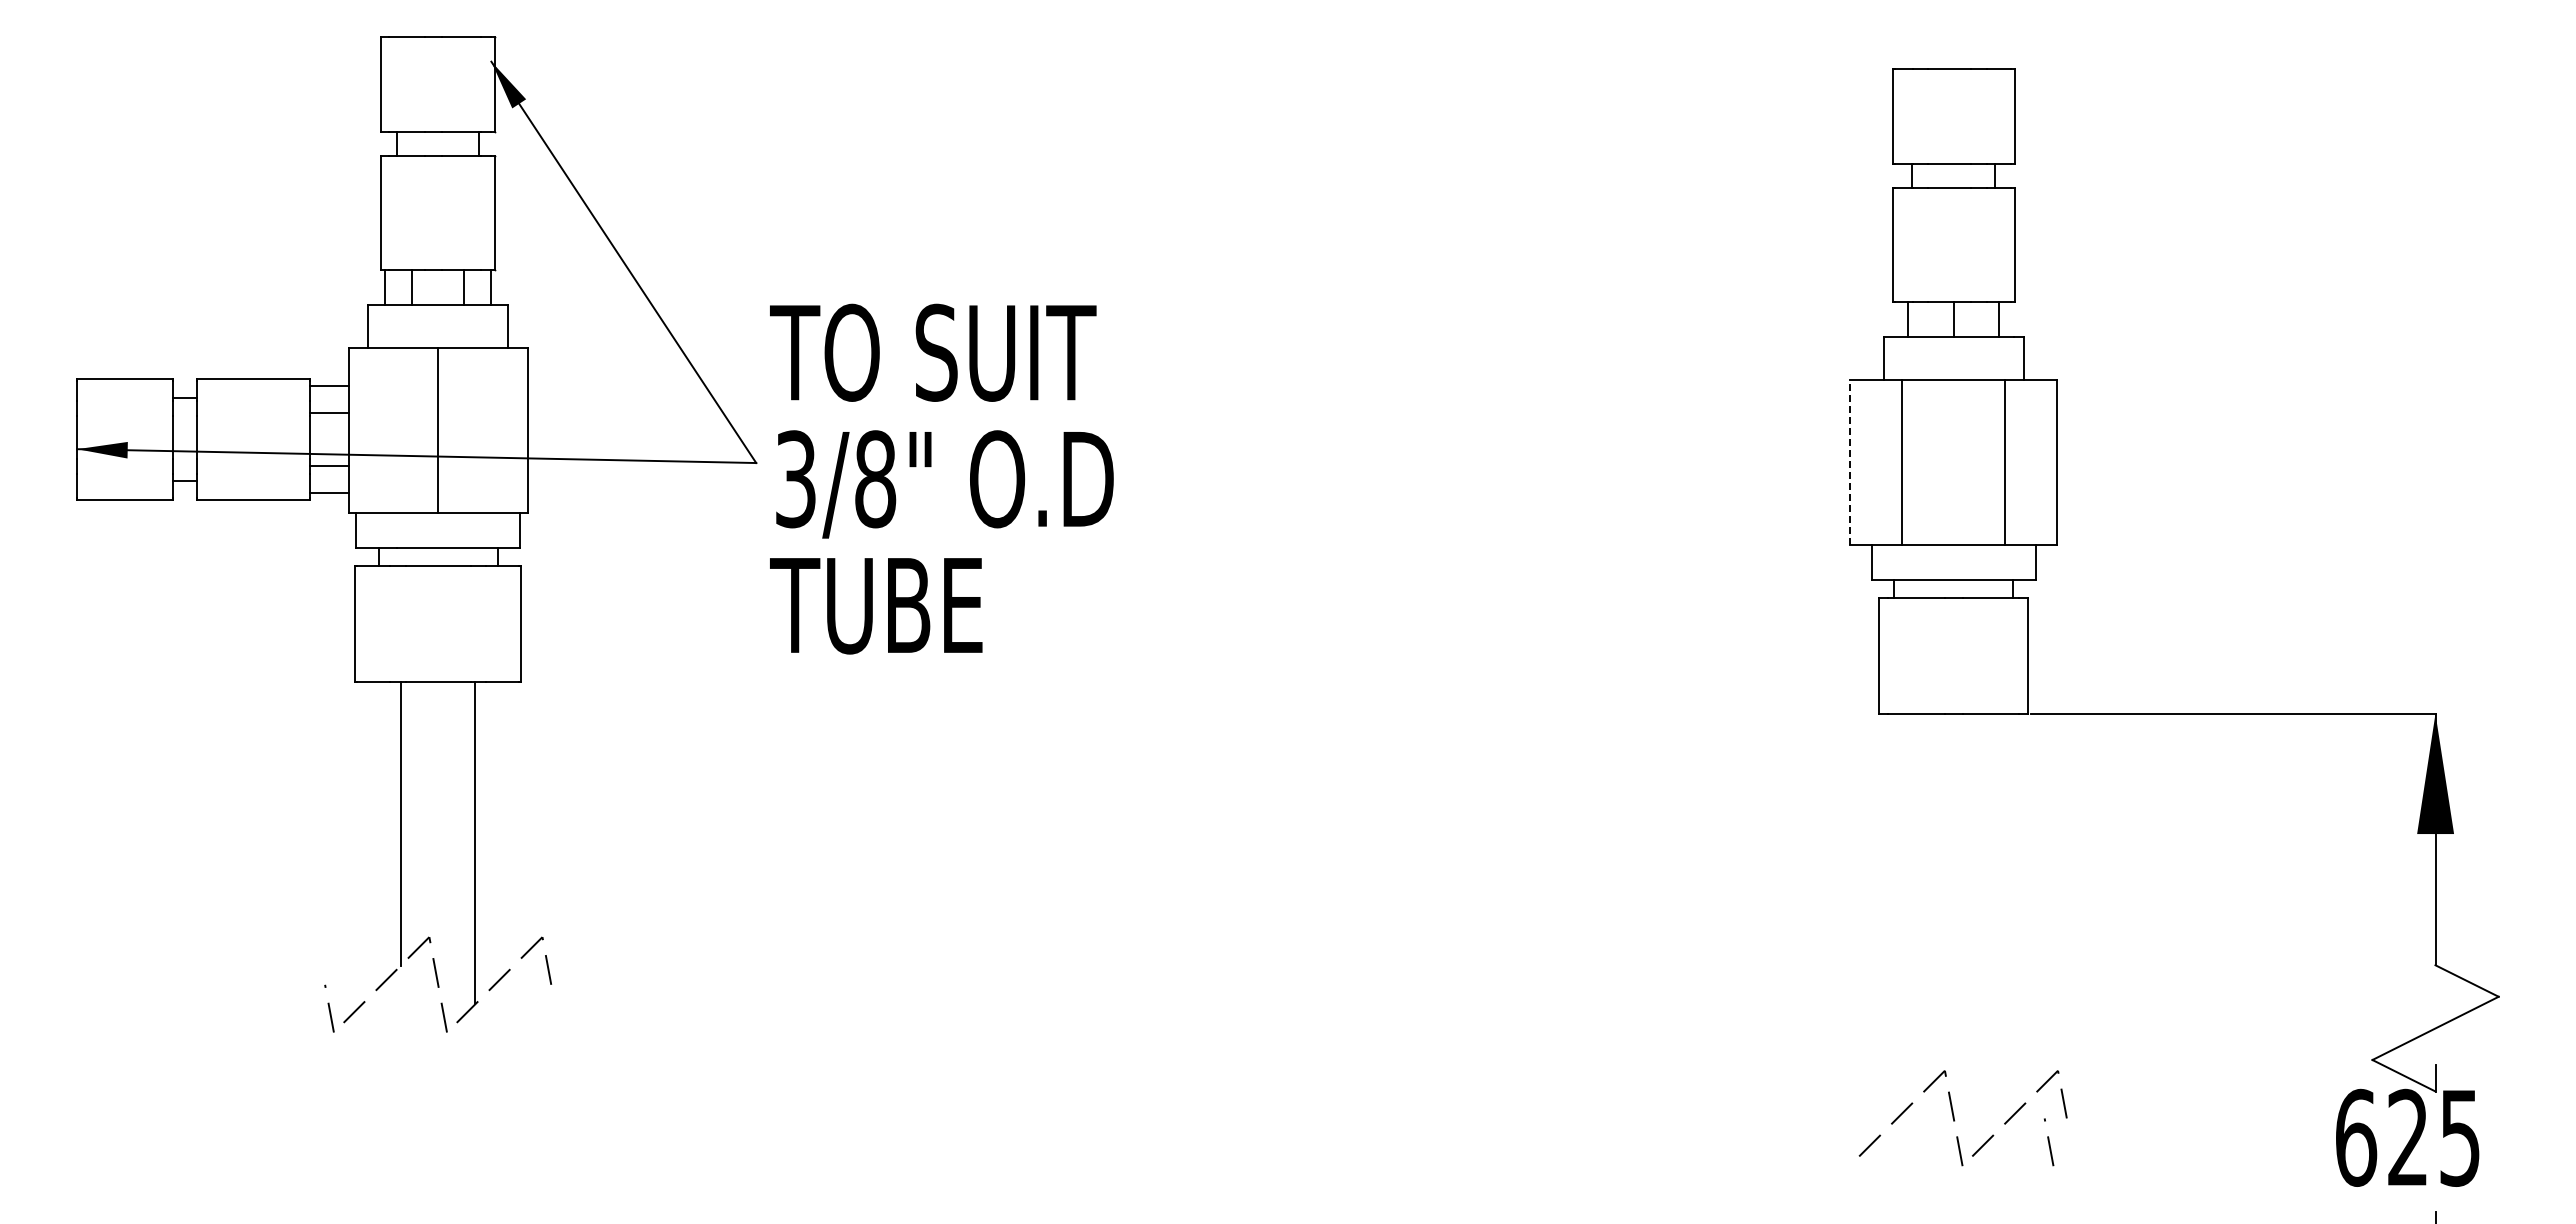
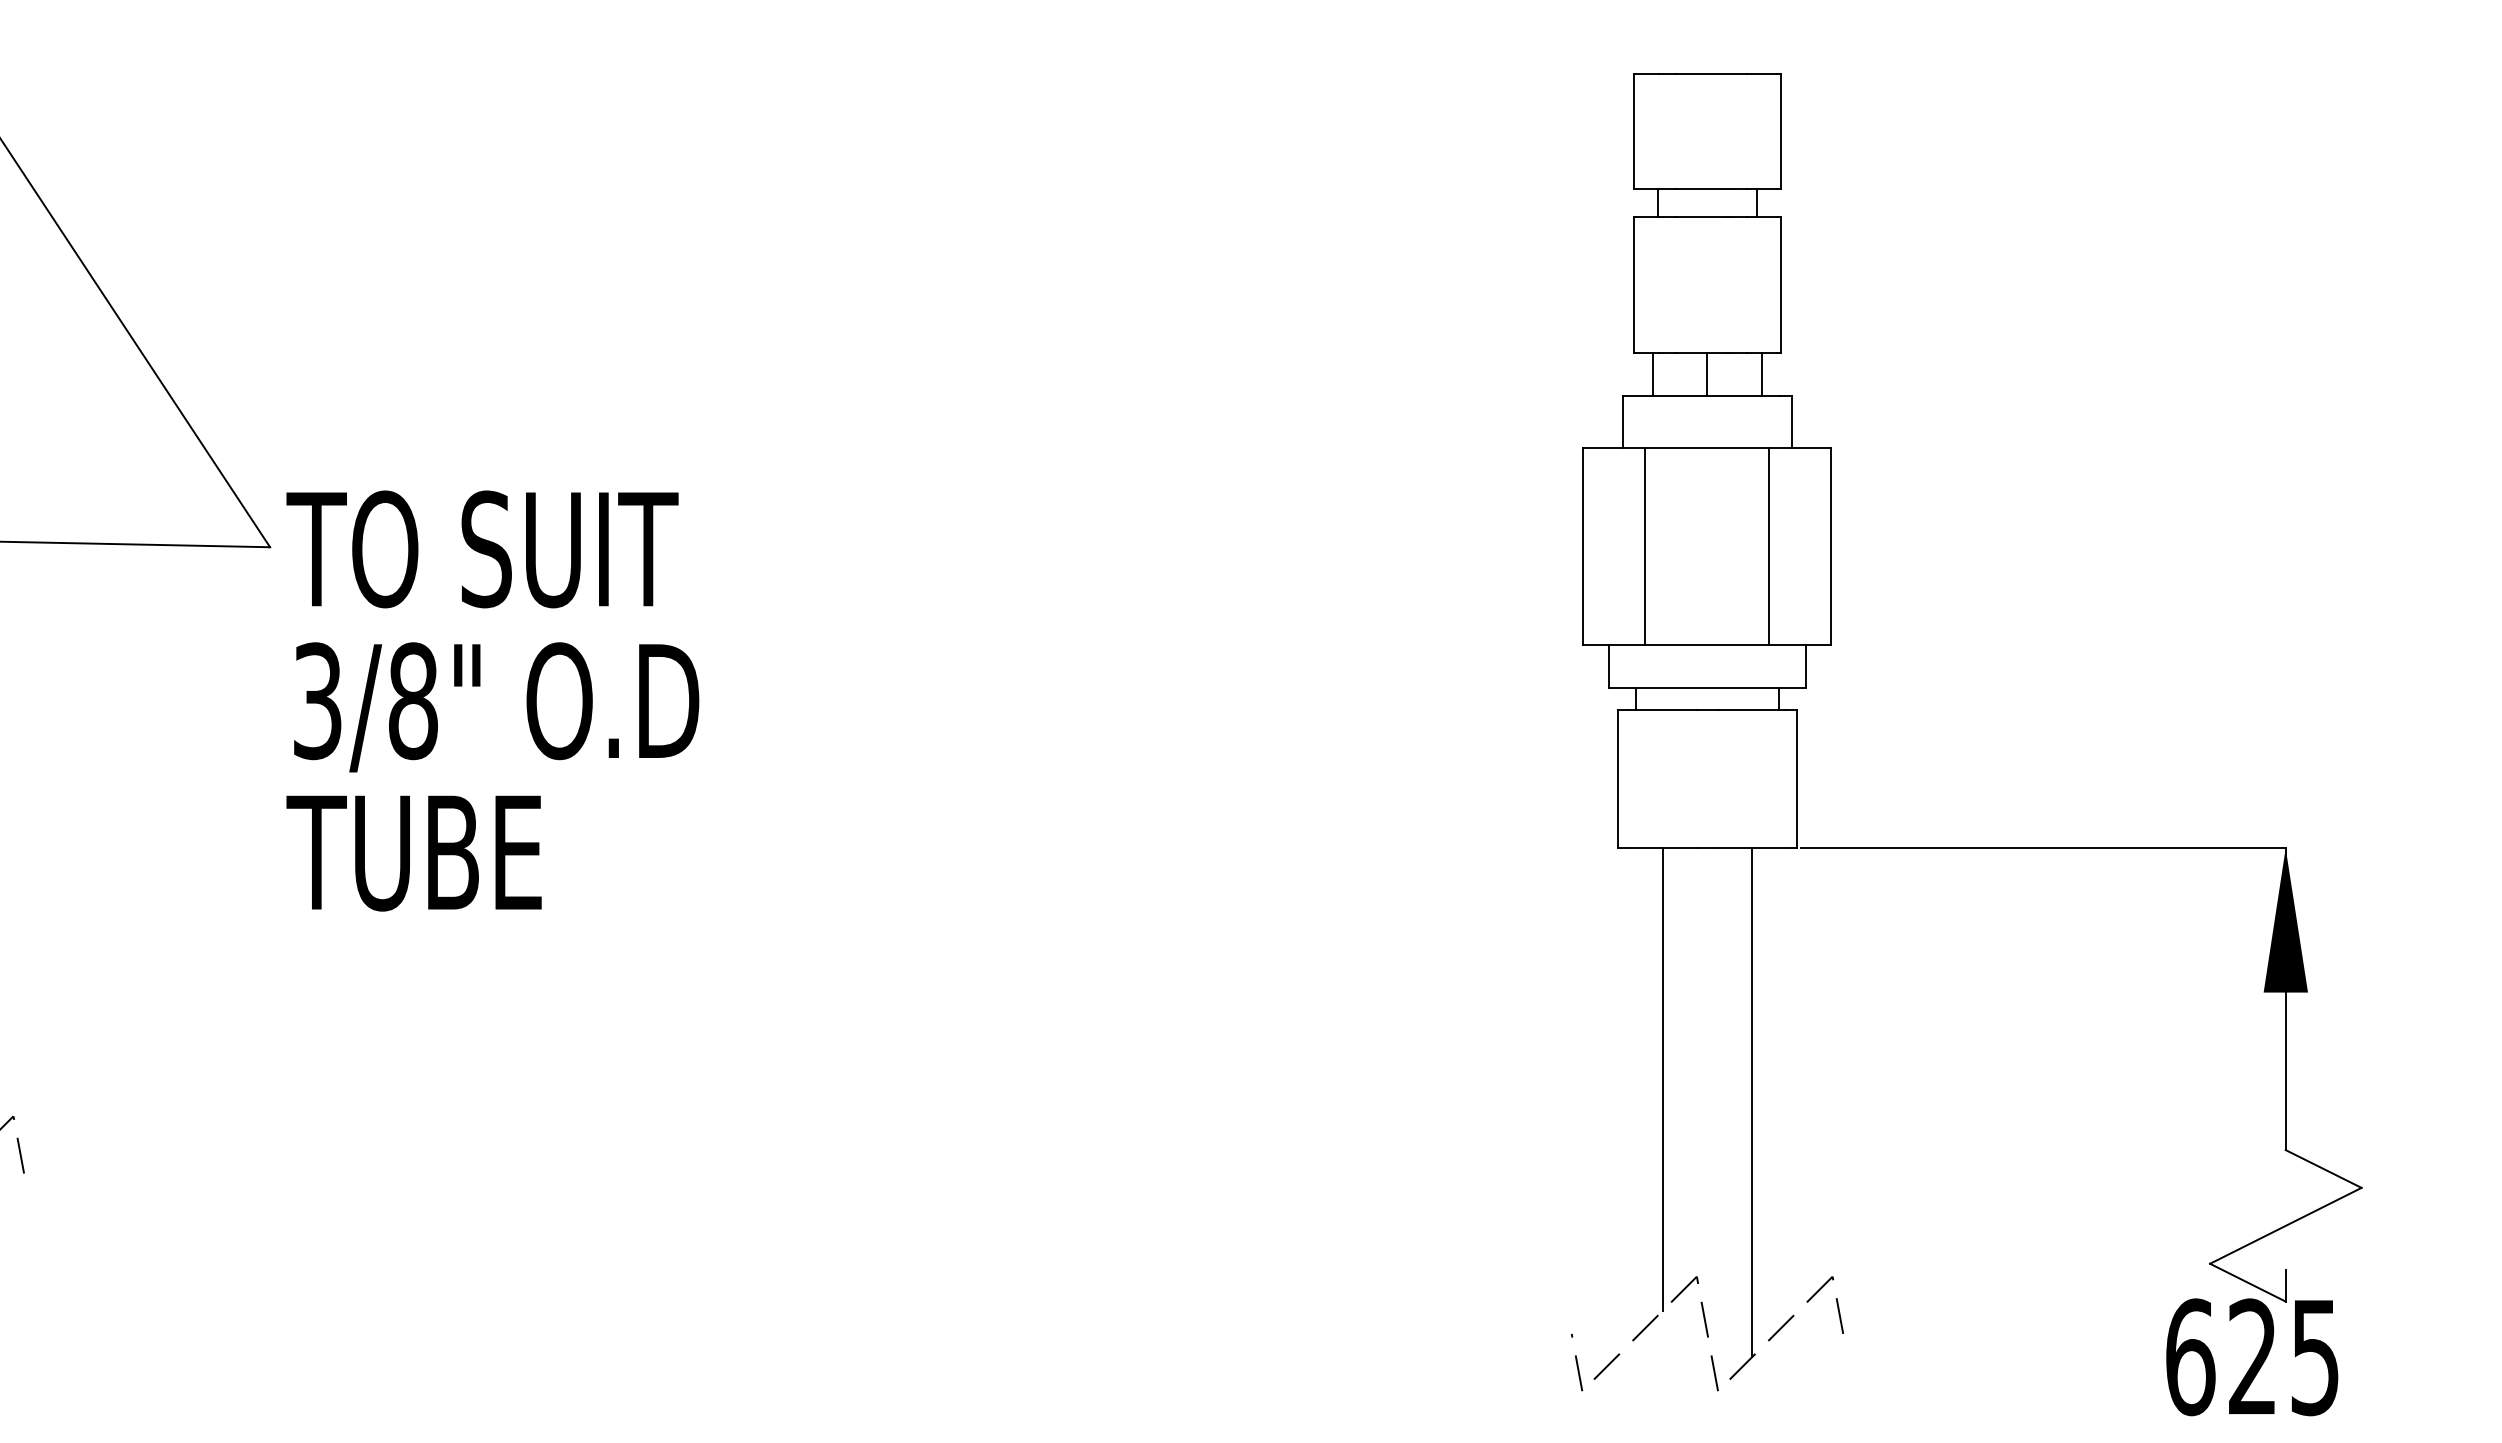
line: (1850, 461) -> (1583, 545), dashed -> solid
text: (941, 478) -> (492, 700), moved
line: (1916, 906) -> (1662, 1079), added
line: (1990, 925) -> (1751, 1102), added
line: (2049, 1142) -> (1577, 1362), moved

